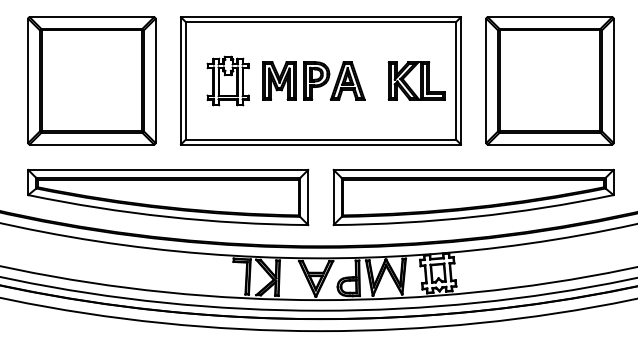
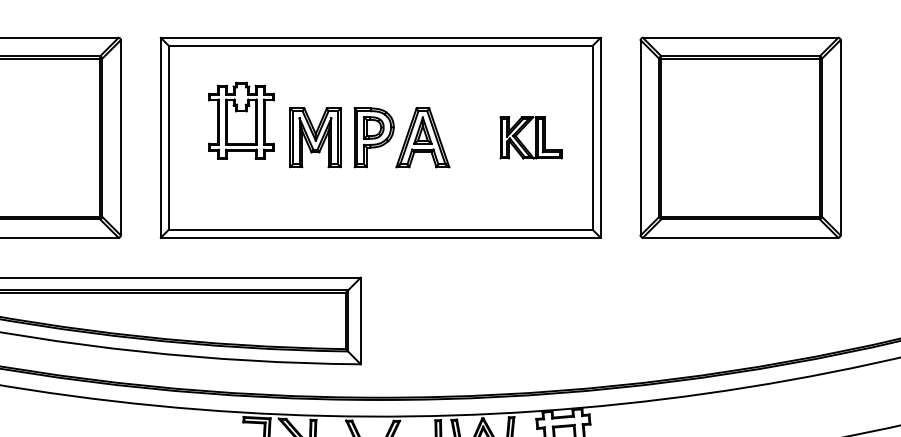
part: (227, 80) -> (240, 119), moved
part: (416, 80) -> (530, 137), size x0.7
part: (473, 197) -> (620, 321), removed

